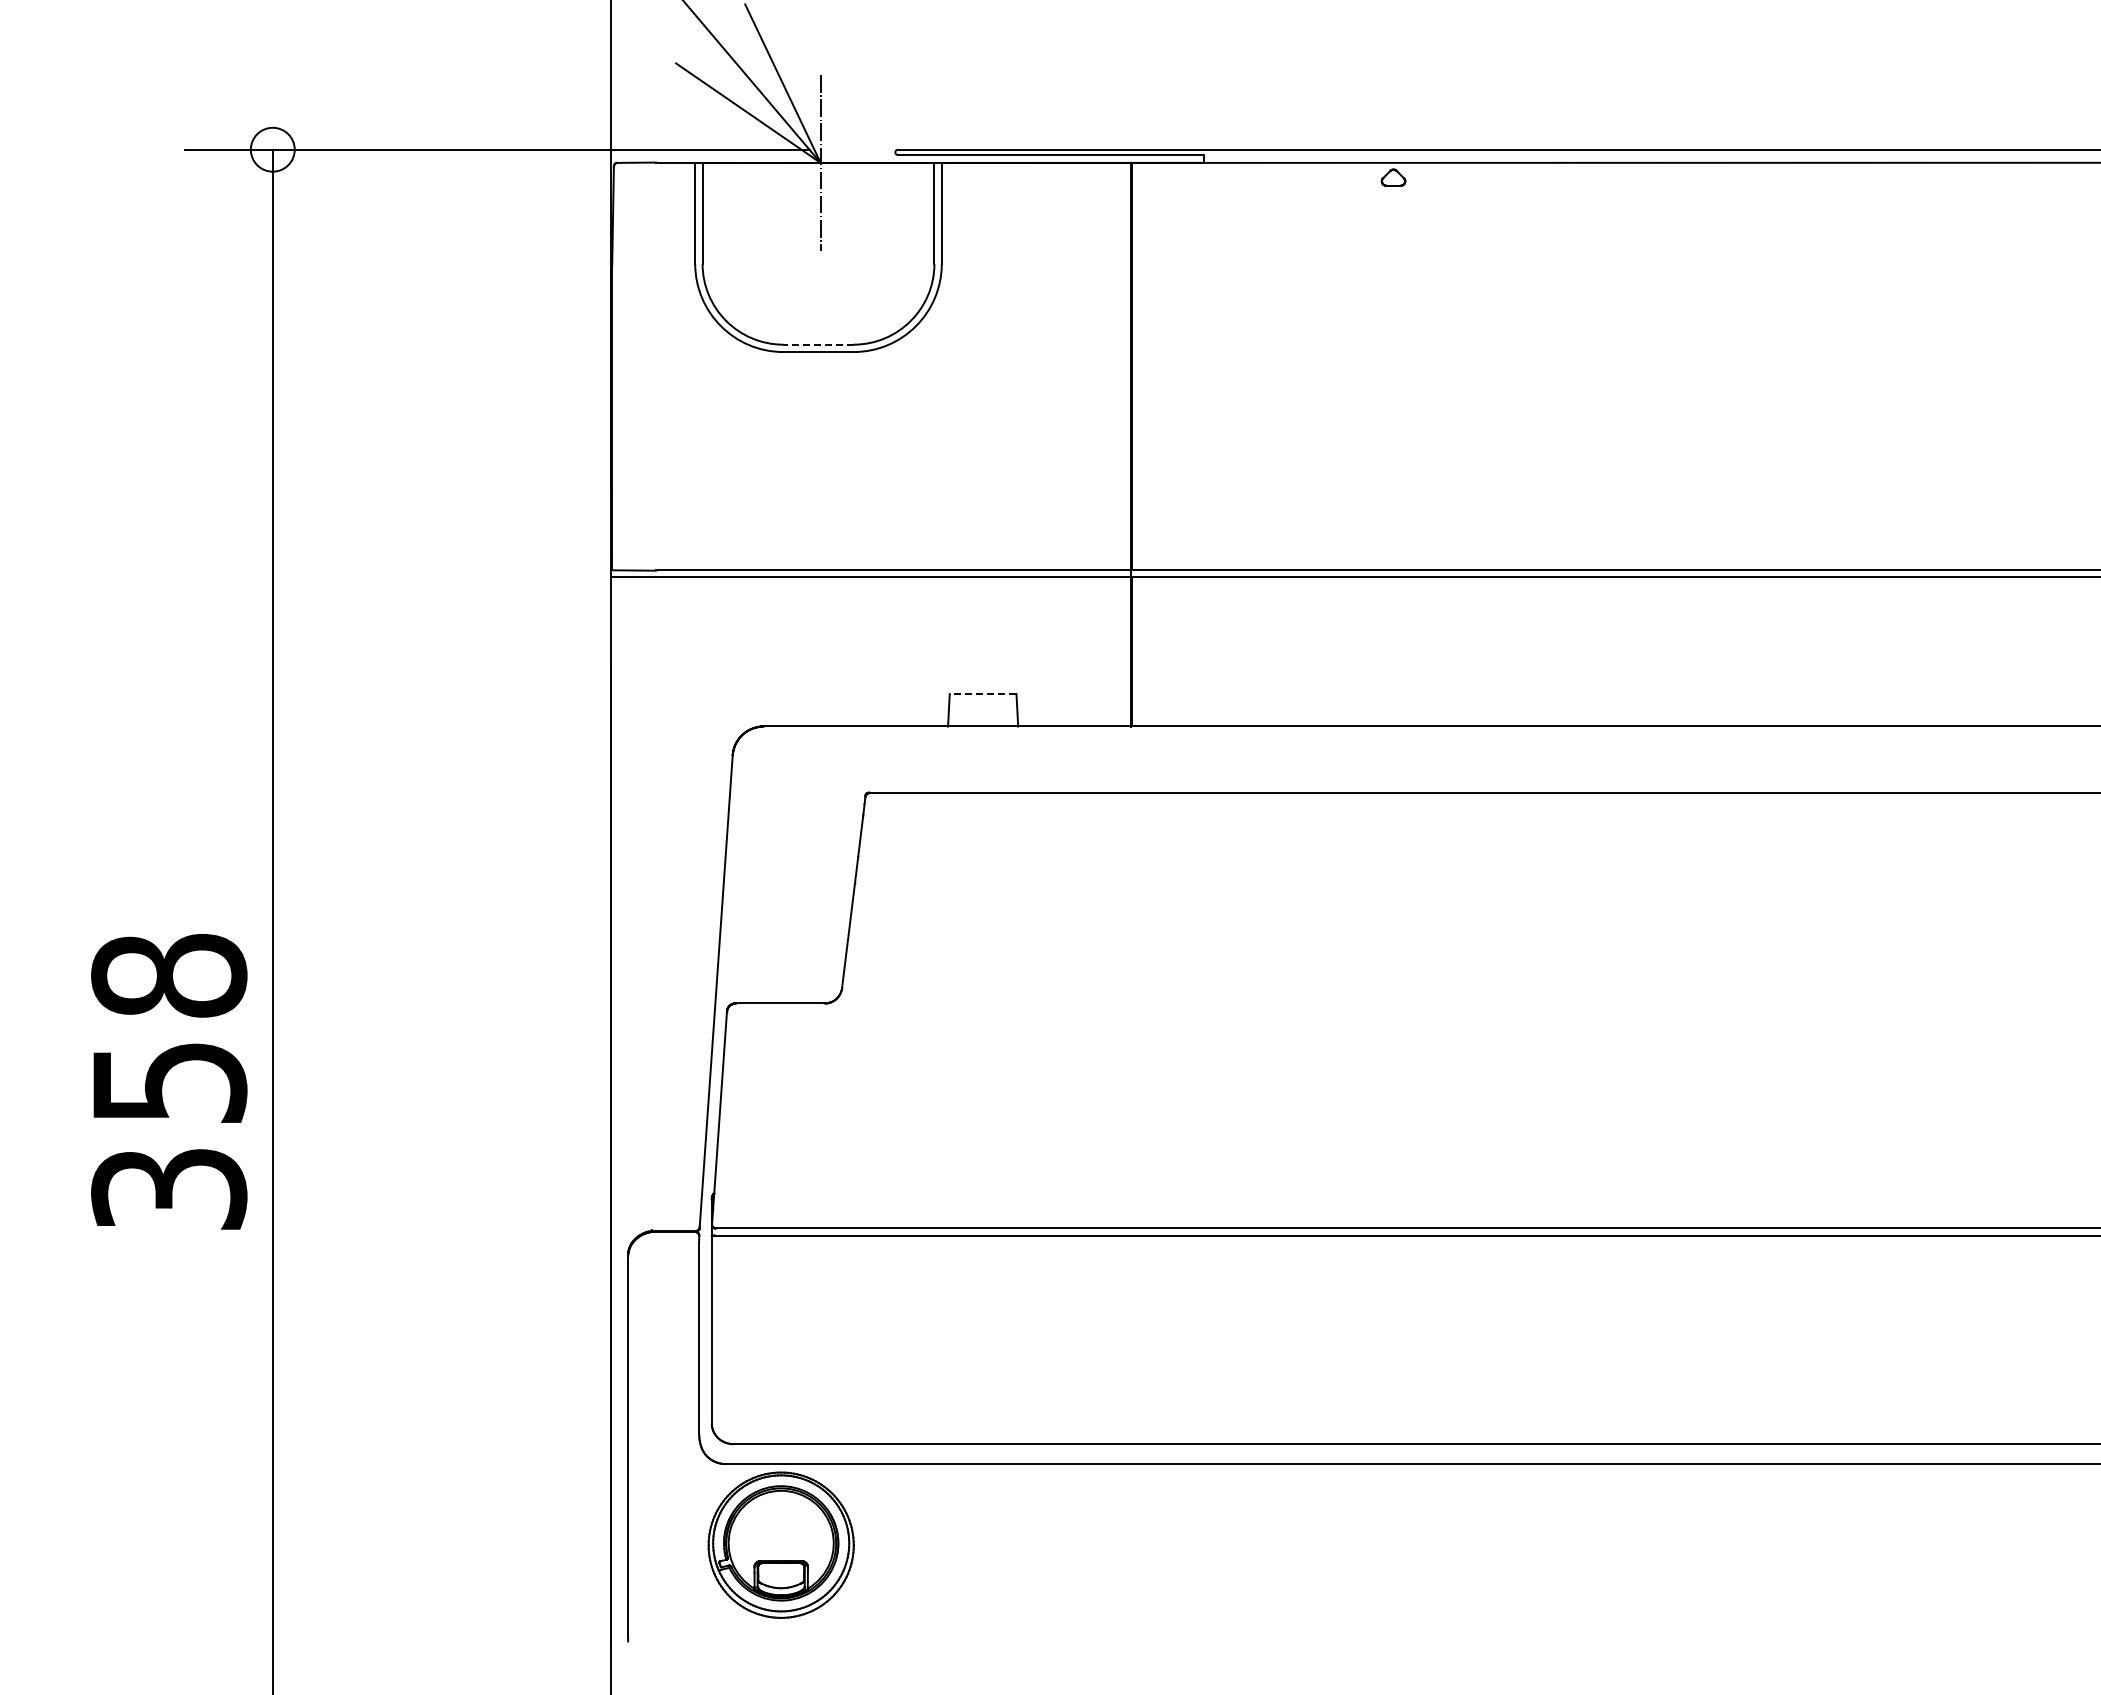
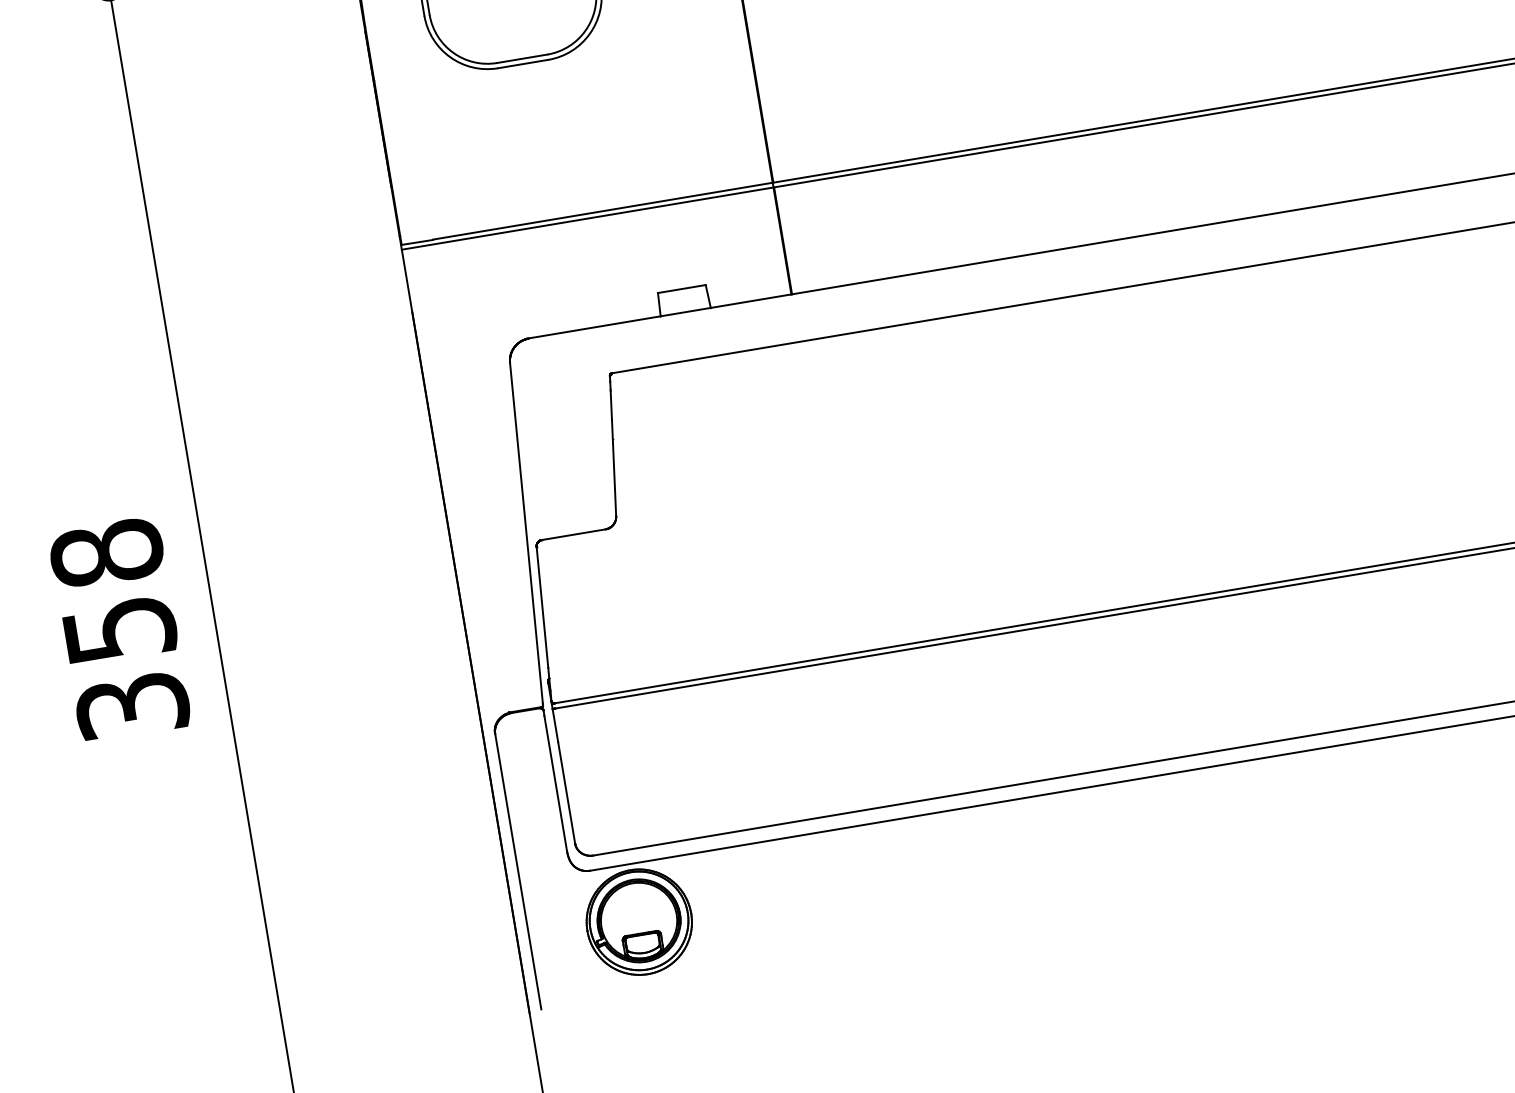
line: (818, 344) -> (522, 58), dashed -> solid
line: (982, 694) -> (681, 289), dashed -> solid
text: (169, 1081) -> (119, 629), moved

